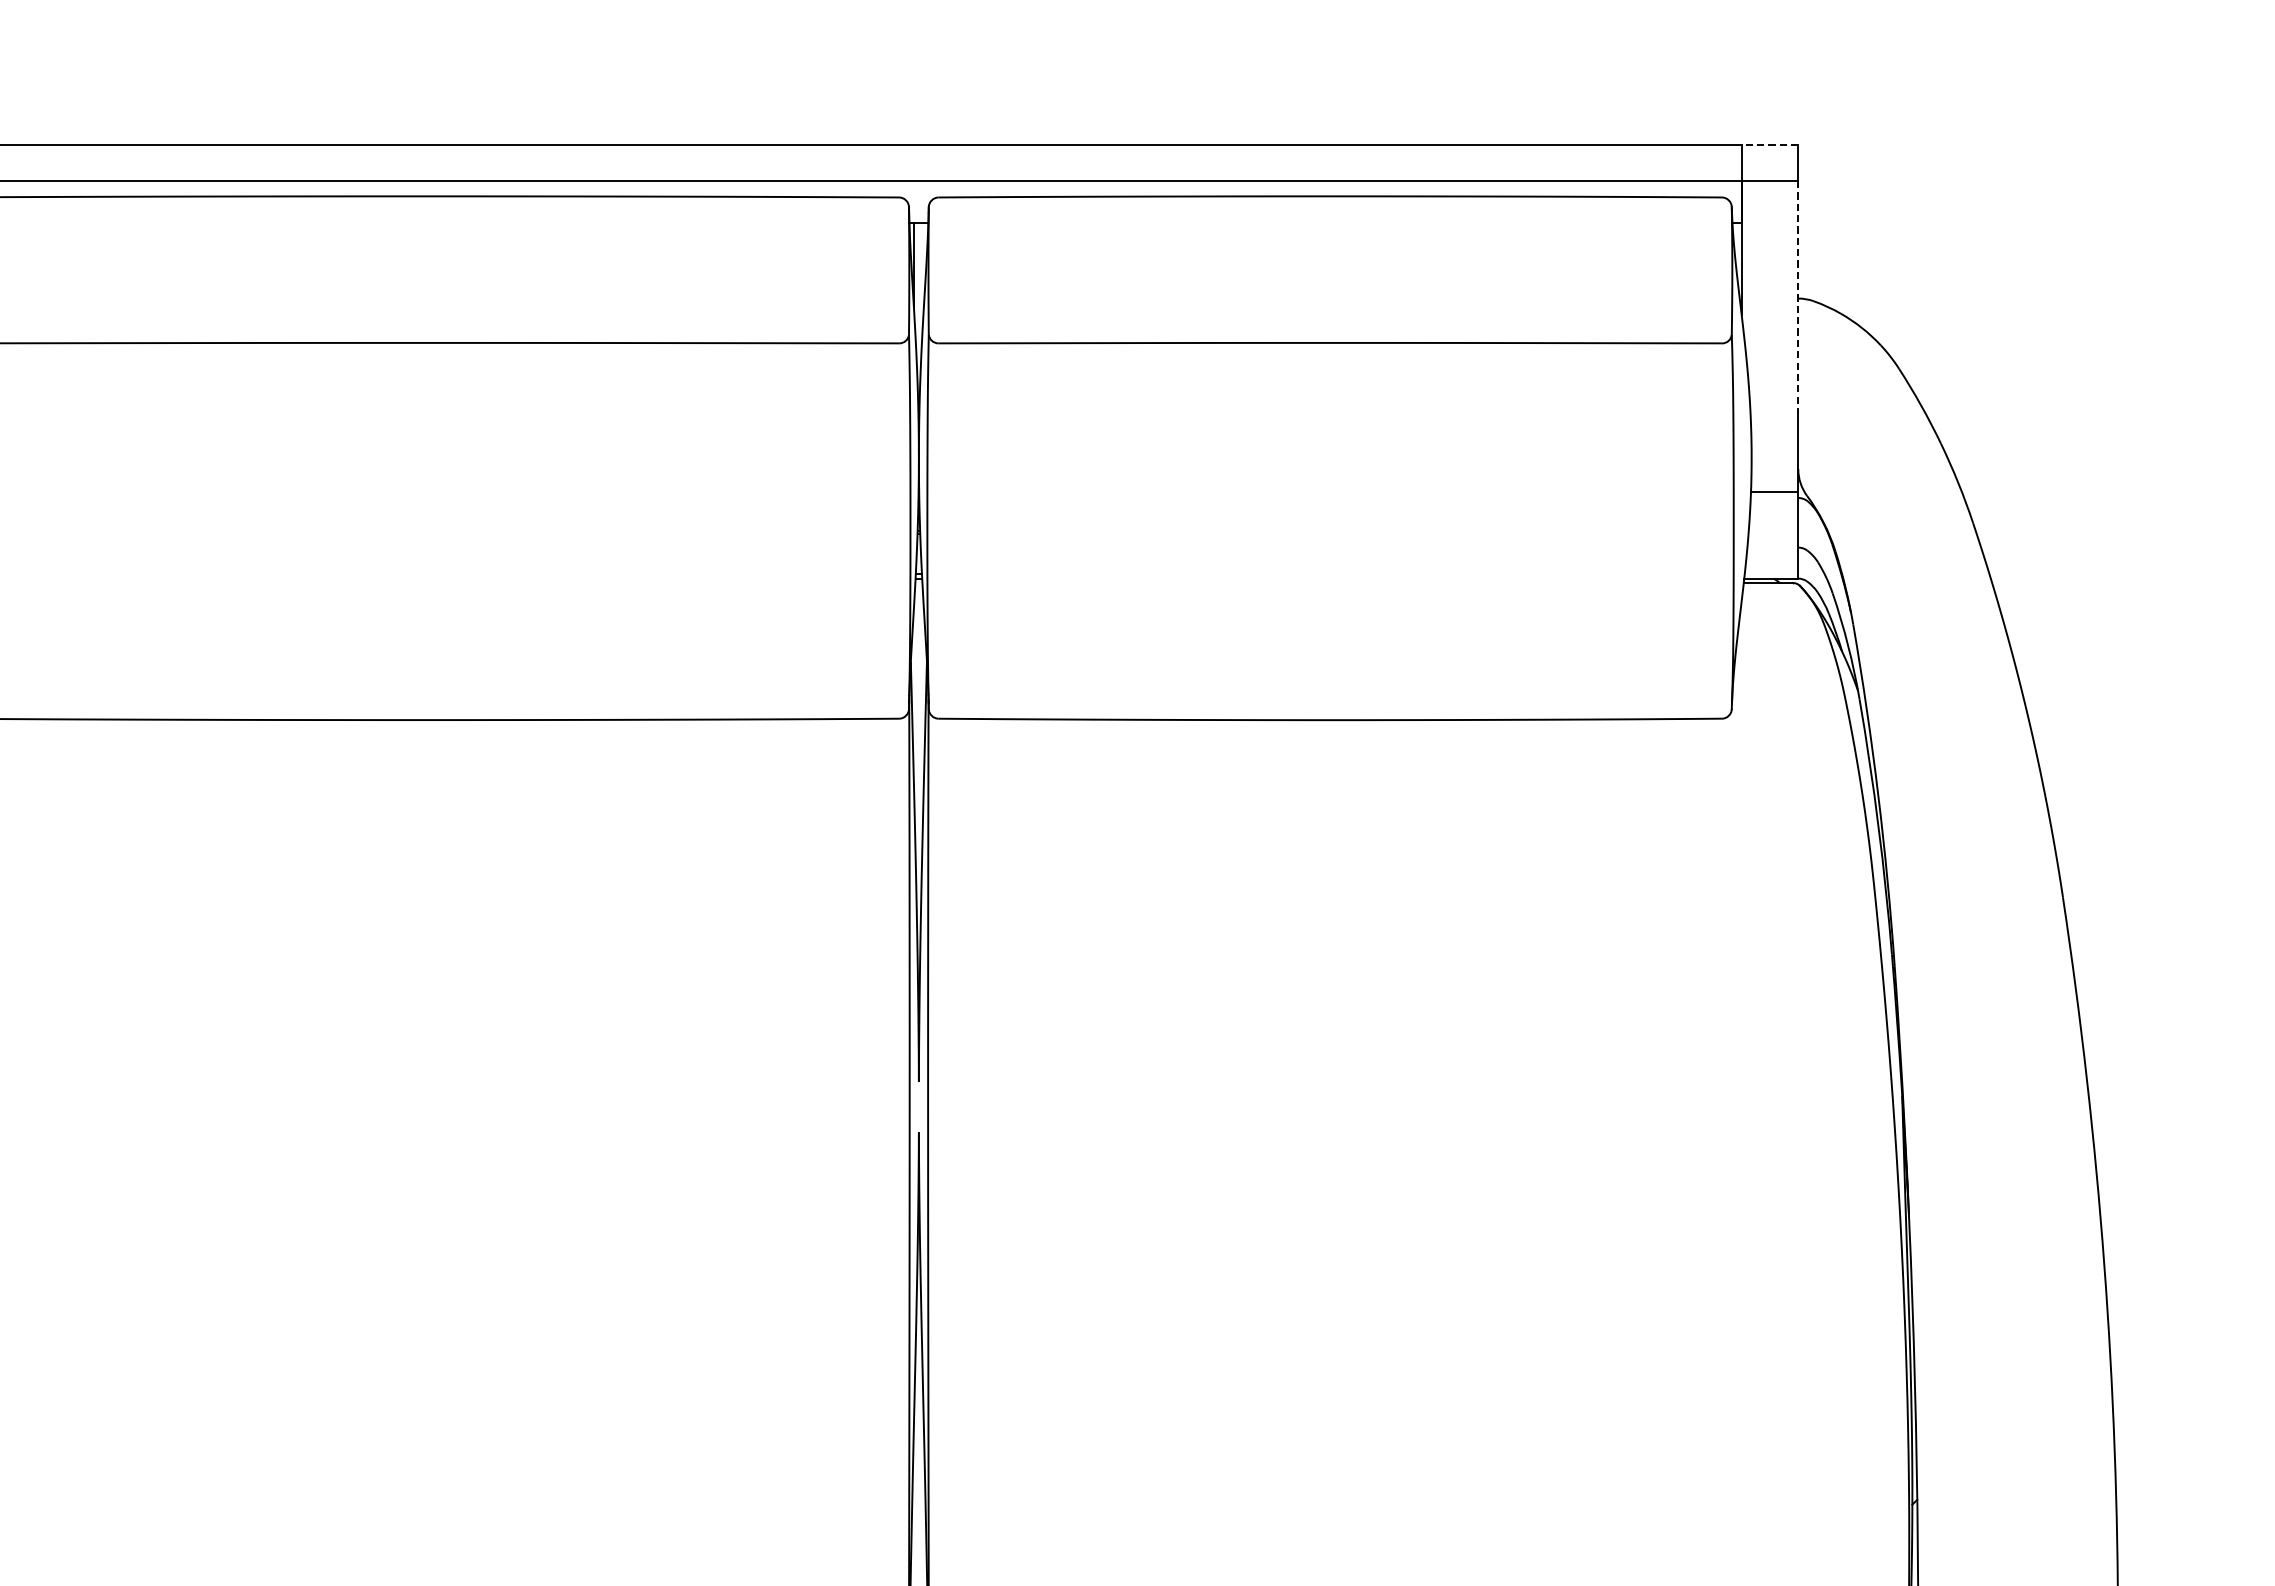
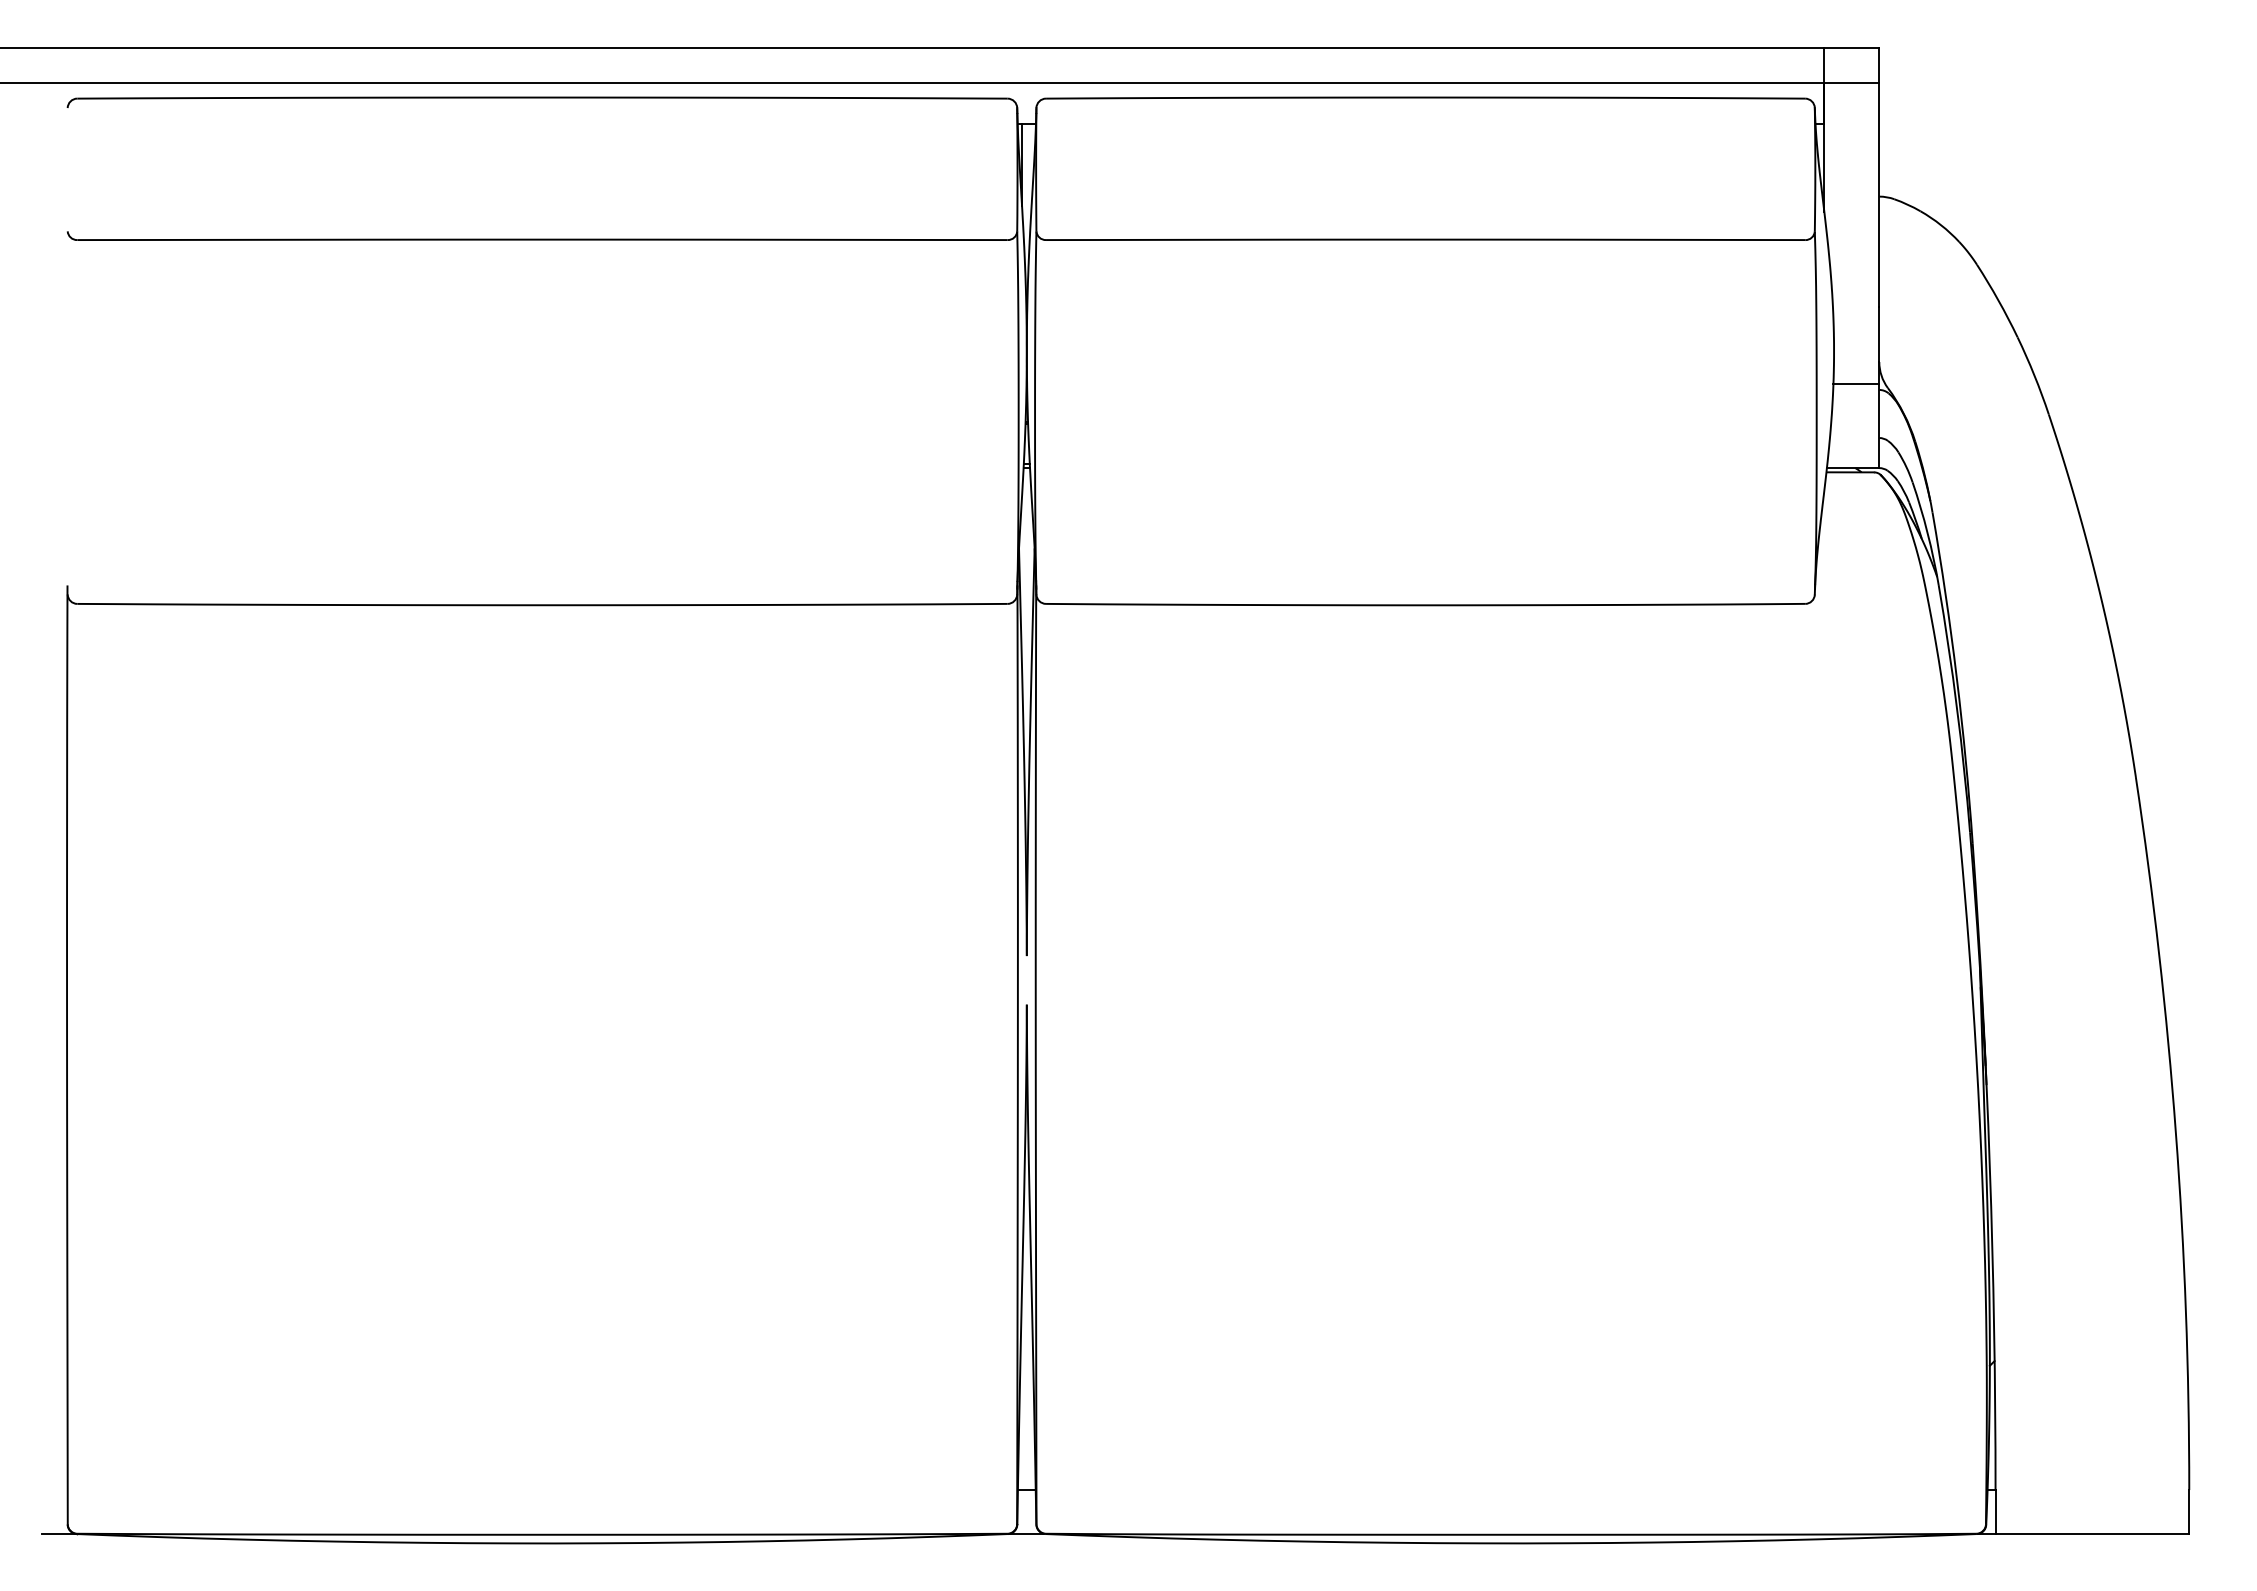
line: (1769, 144) -> (1851, 47), dashed -> solid
line: (1798, 297) -> (1879, 195), dashed -> solid

